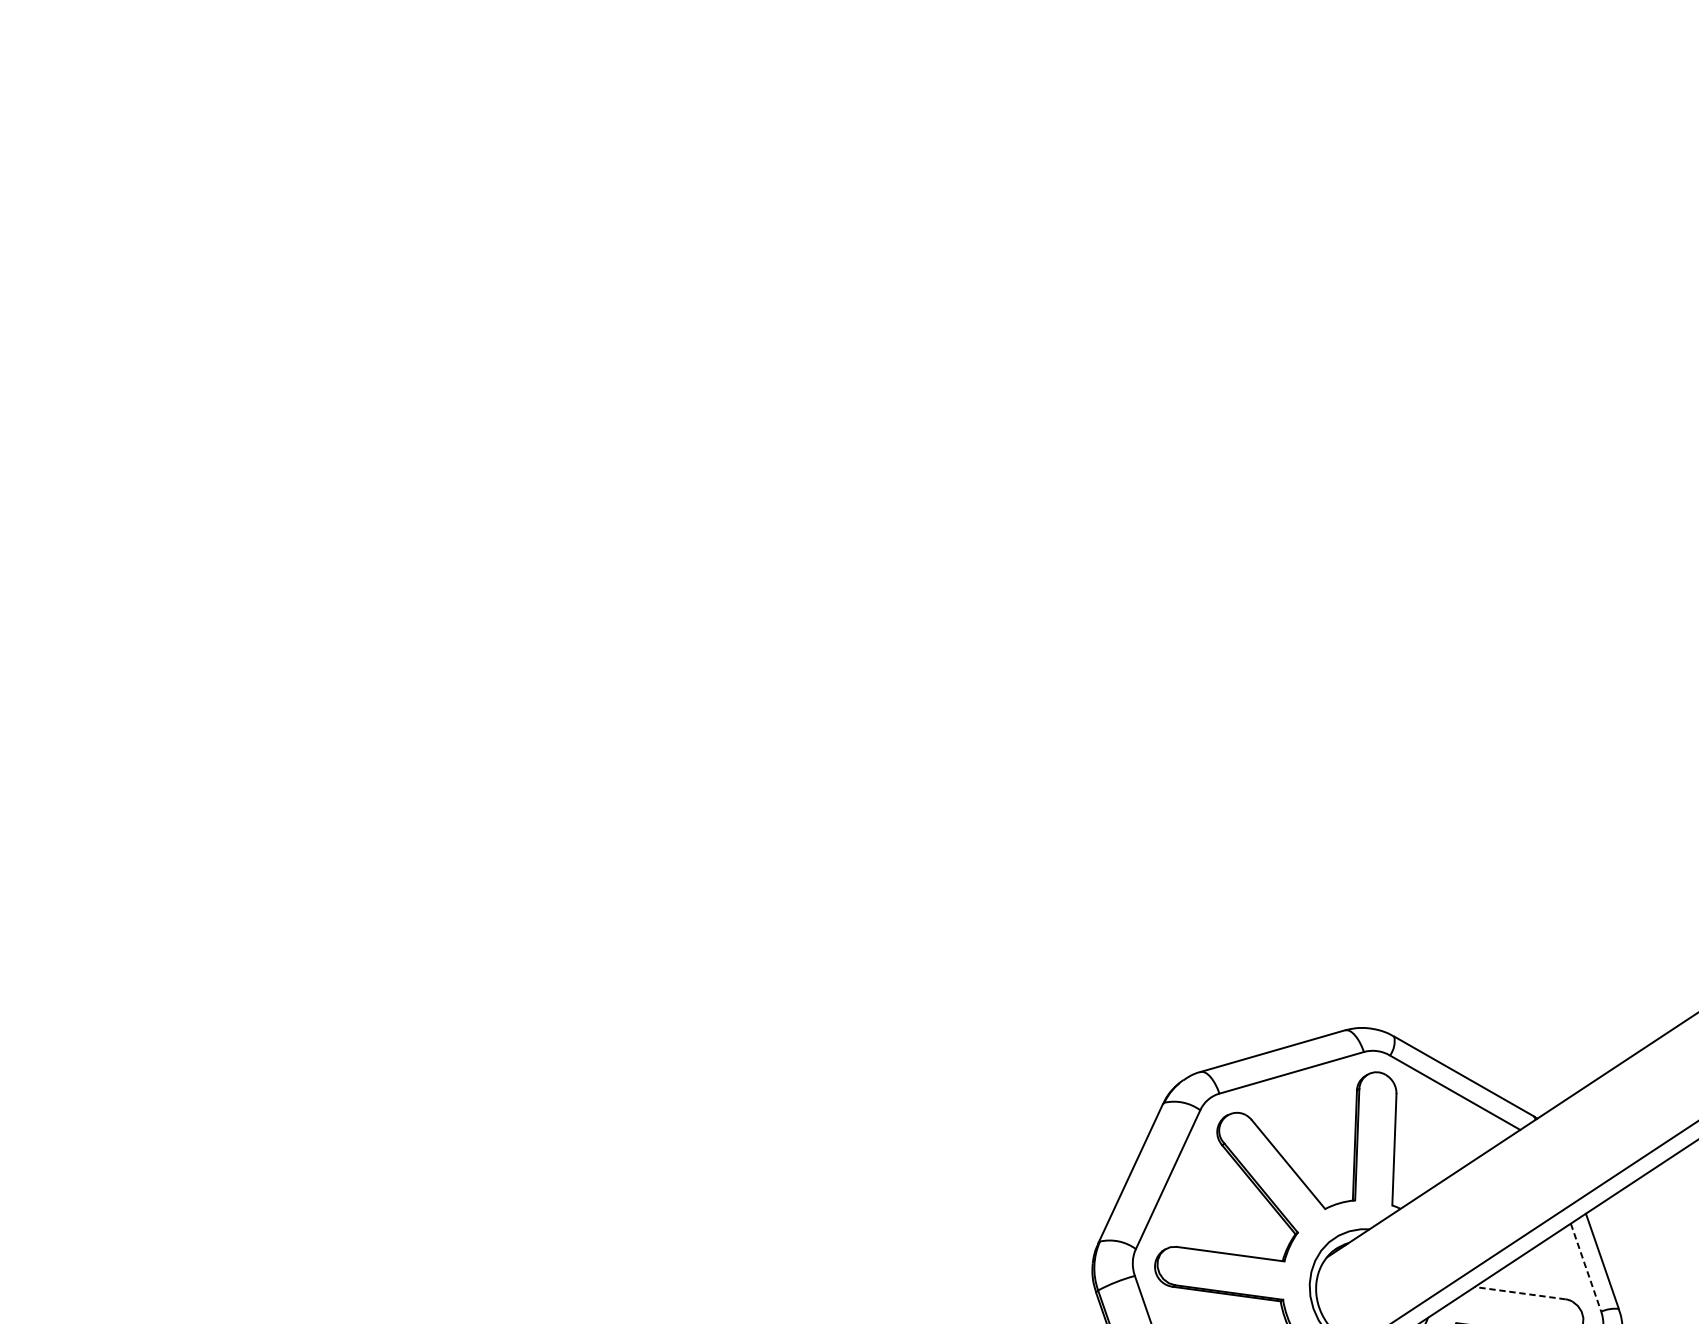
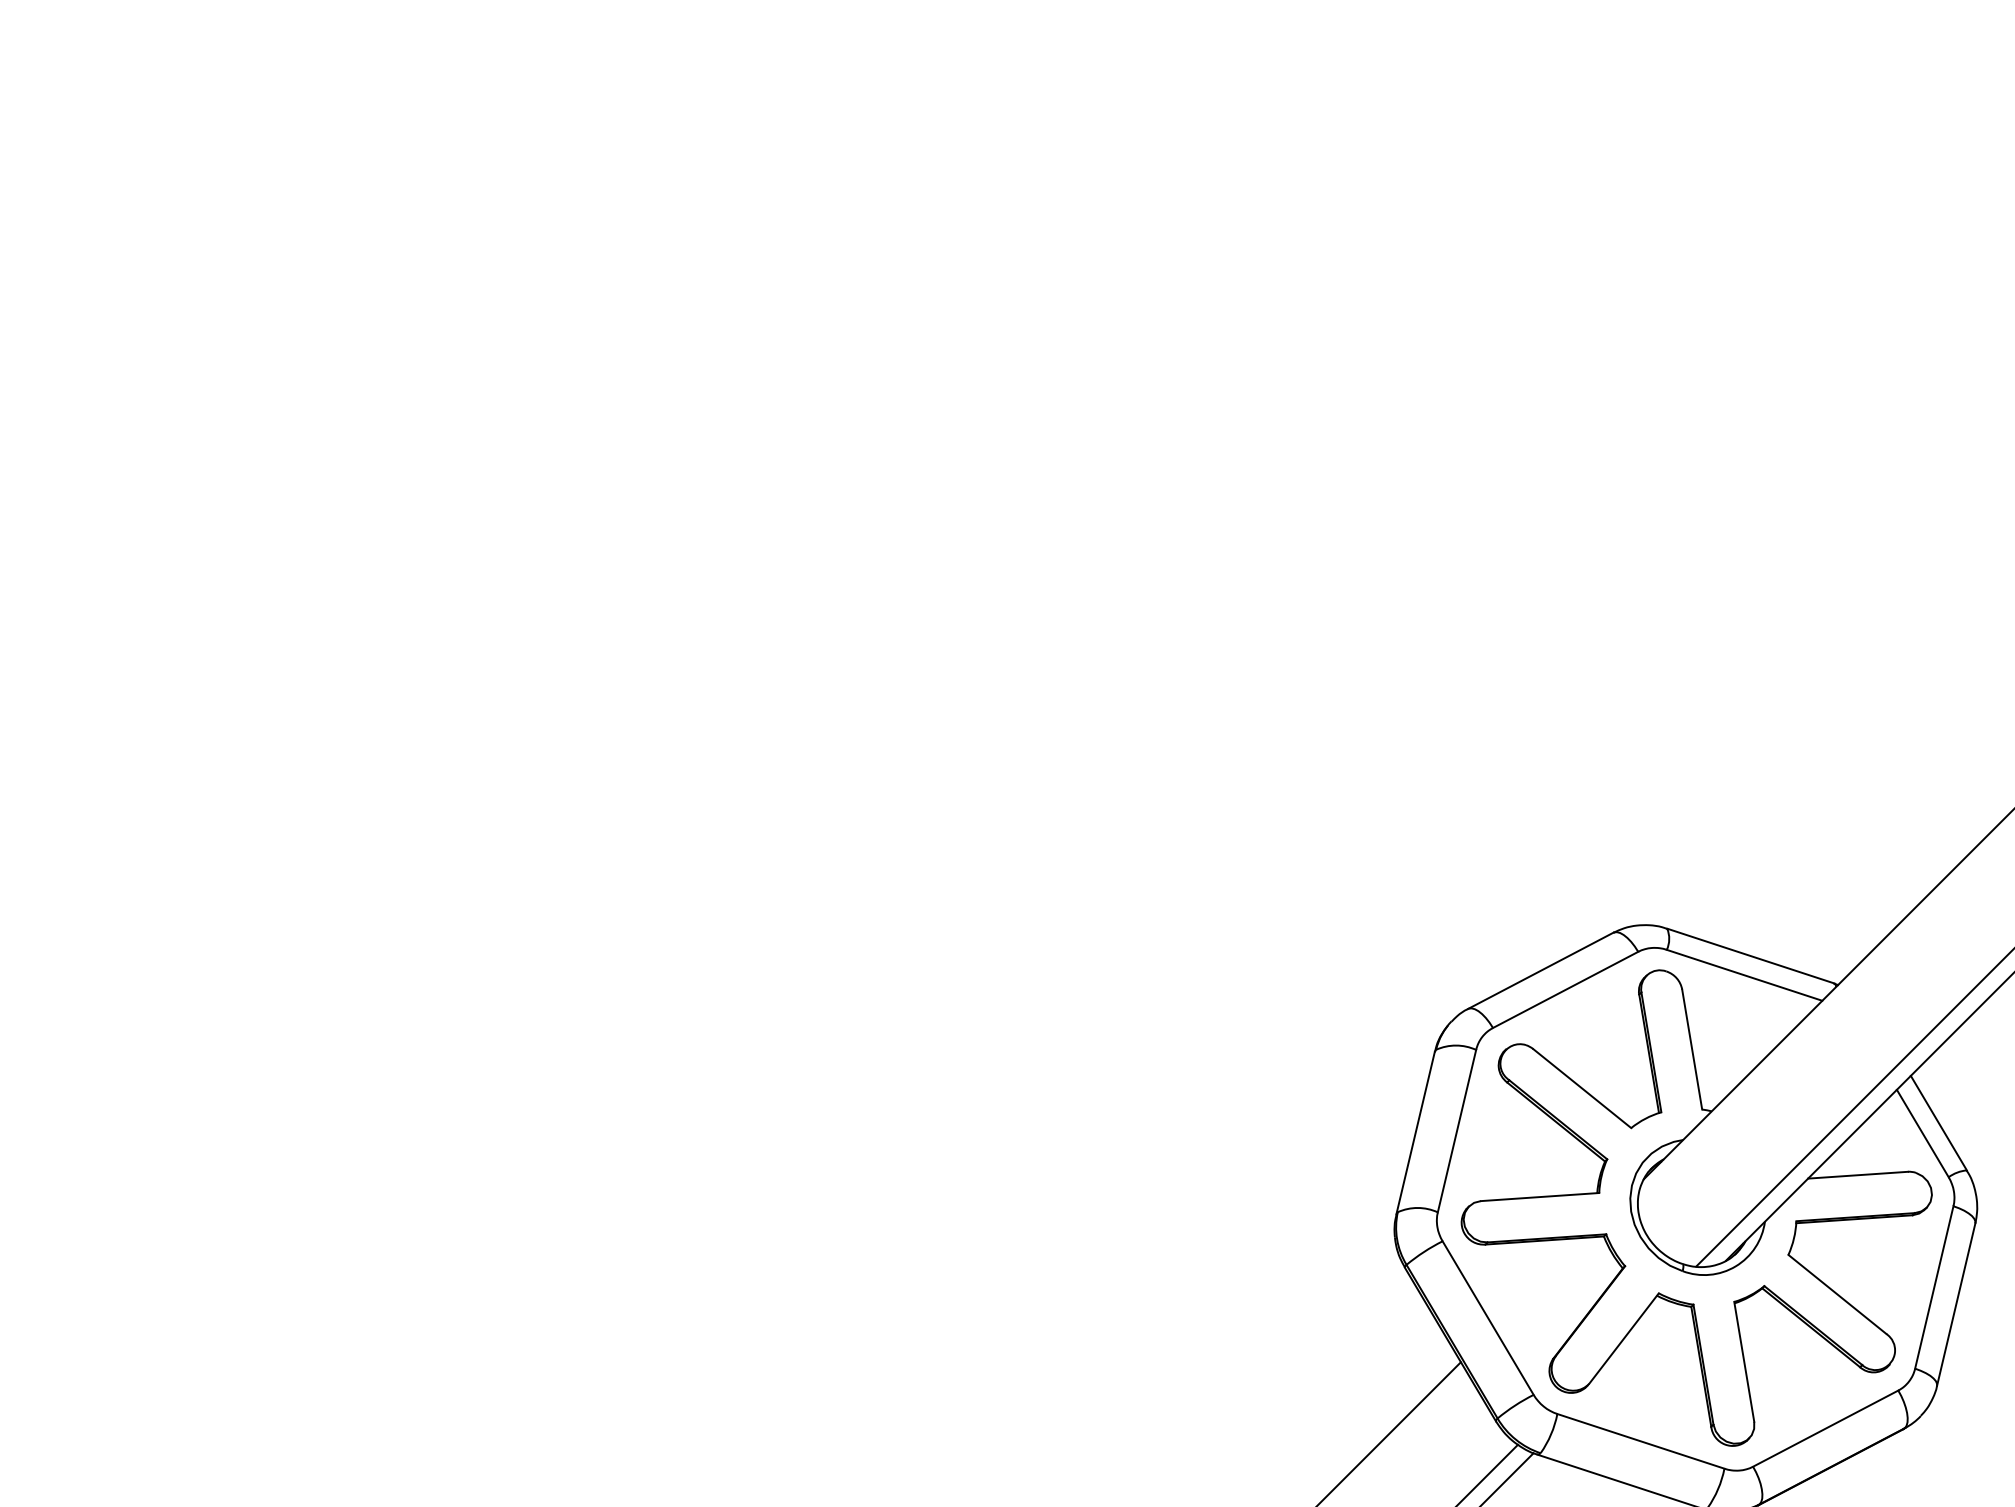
line: (1585, 1267) -> (1922, 1133), dashed -> solid
line: (1519, 1293) -> (1857, 1175), dashed -> solid

